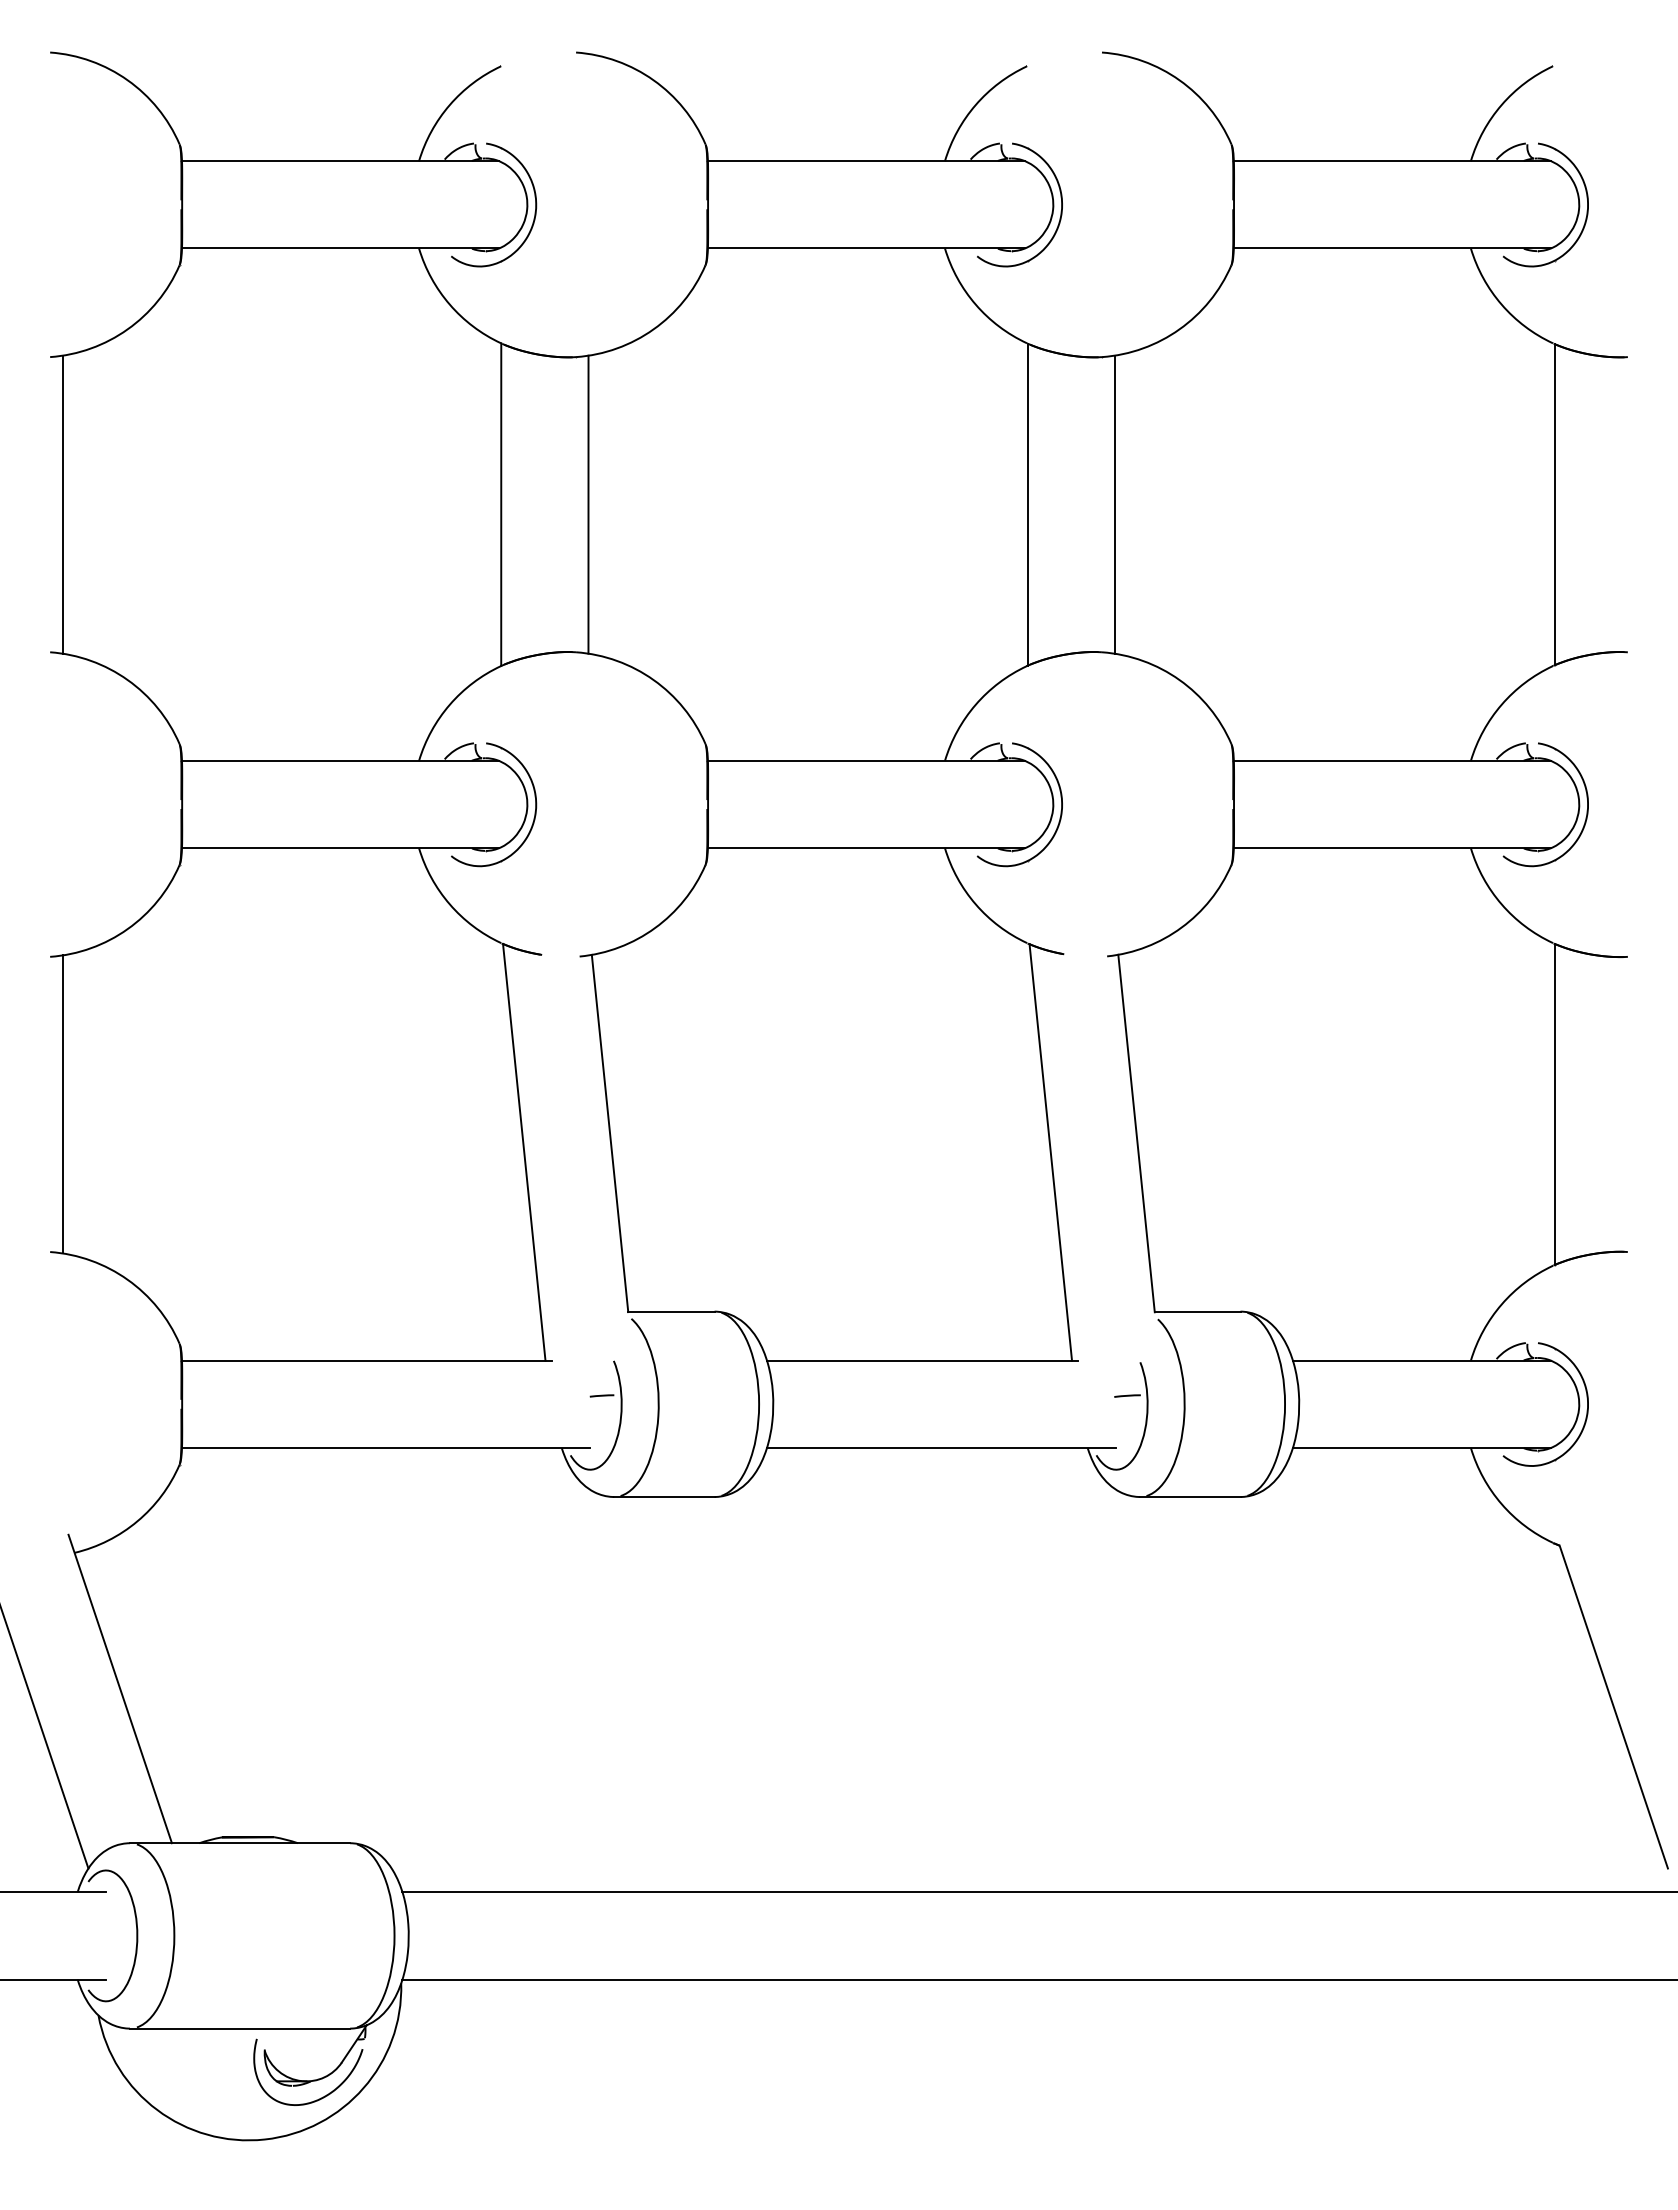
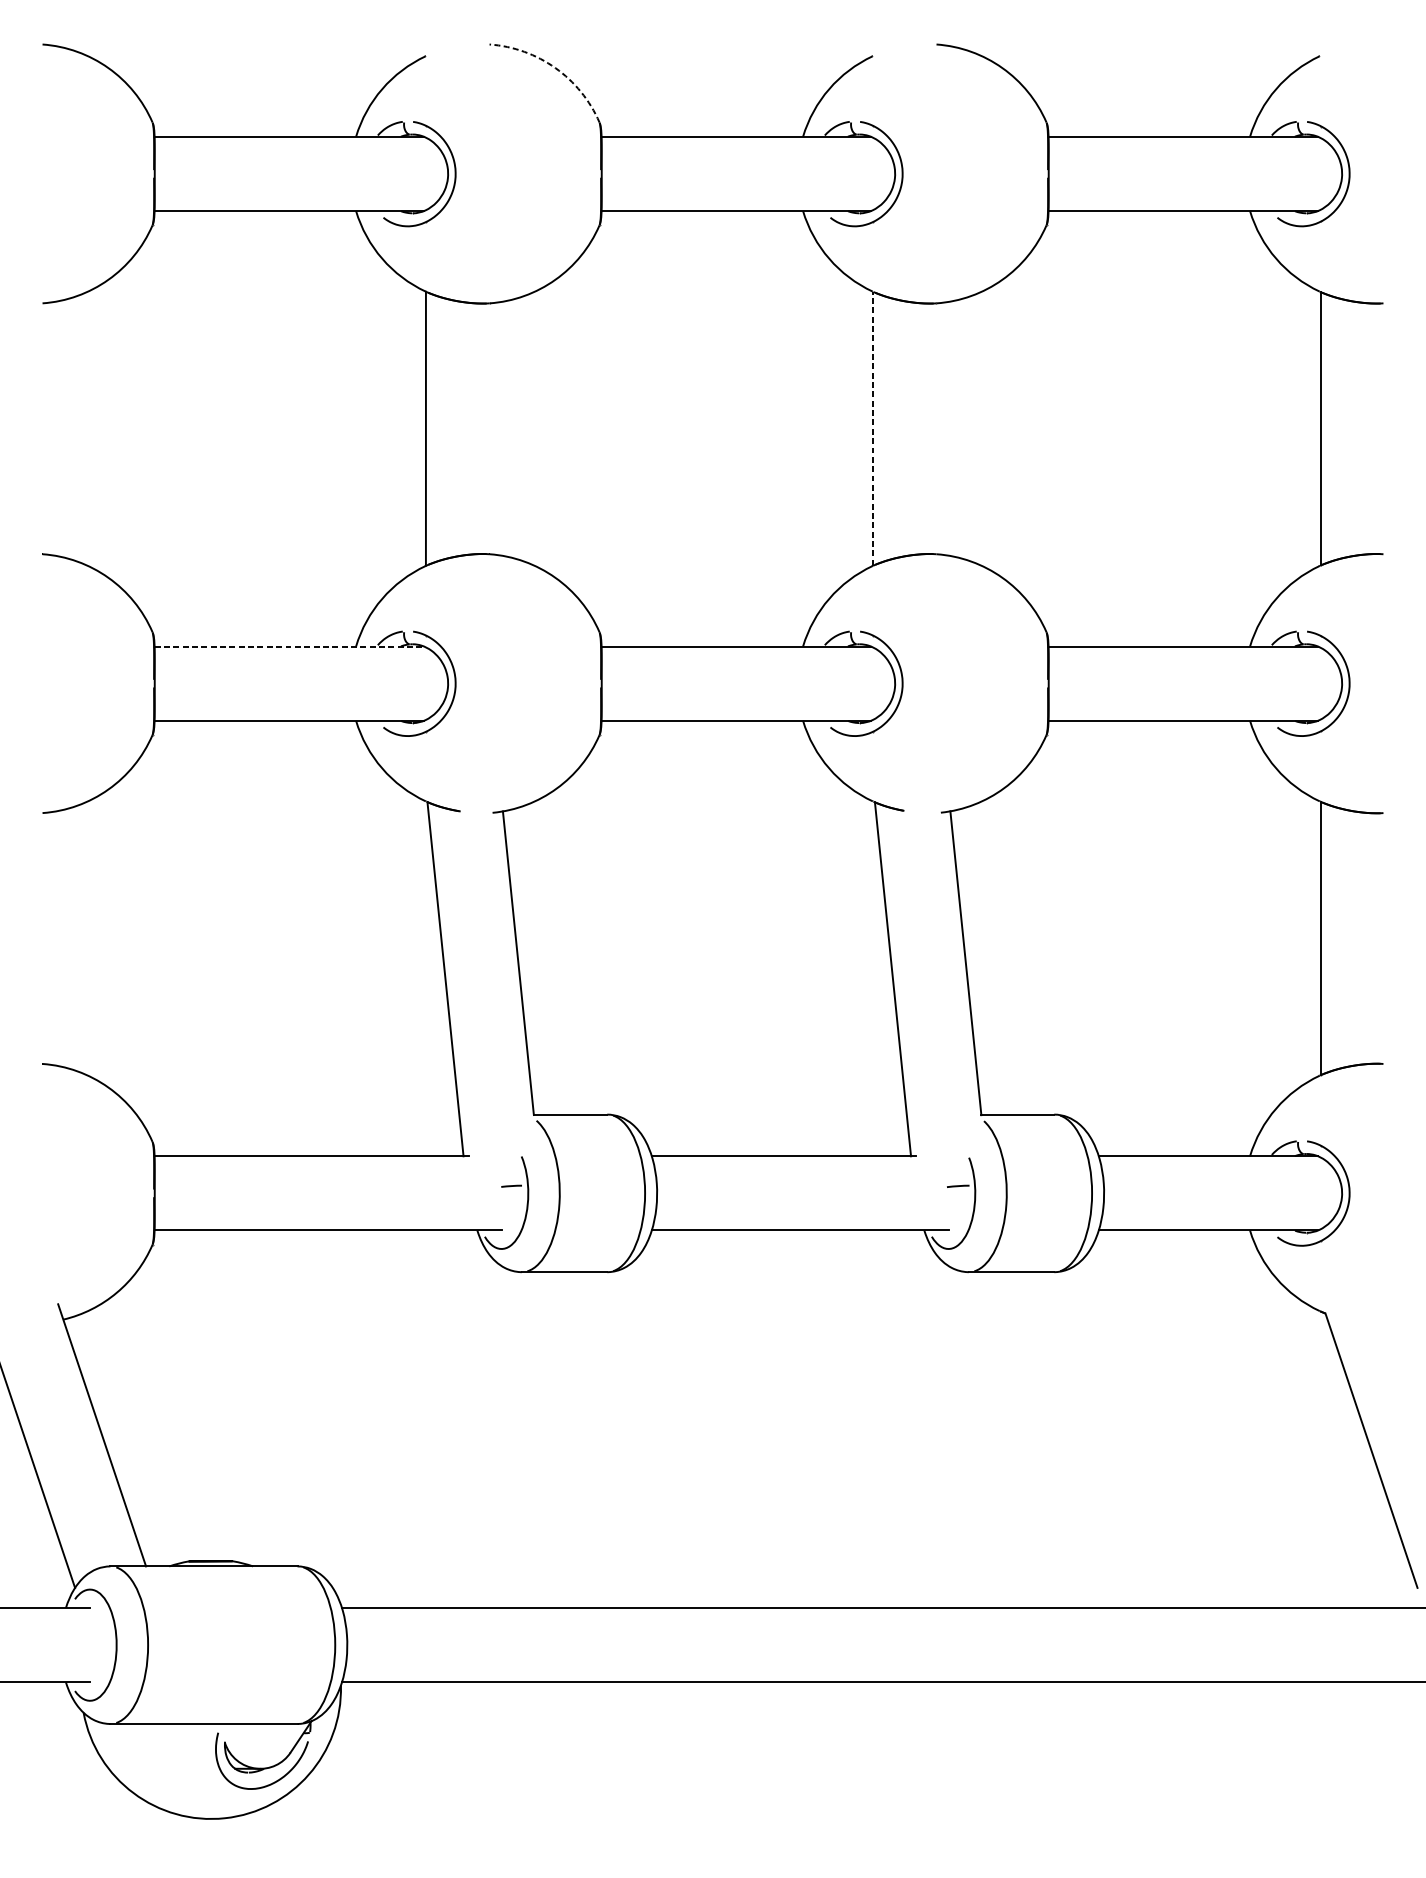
arc: (653, 80) -> (555, 68), solid -> dashed
line: (62, 504) -> (53, 428), removed
line: (588, 504) -> (500, 428), removed
line: (1027, 504) -> (873, 428), solid -> dashed
line: (1114, 504) -> (947, 428), removed
line: (340, 760) -> (289, 646), solid -> dashed
line: (62, 1104) -> (53, 938), removed

